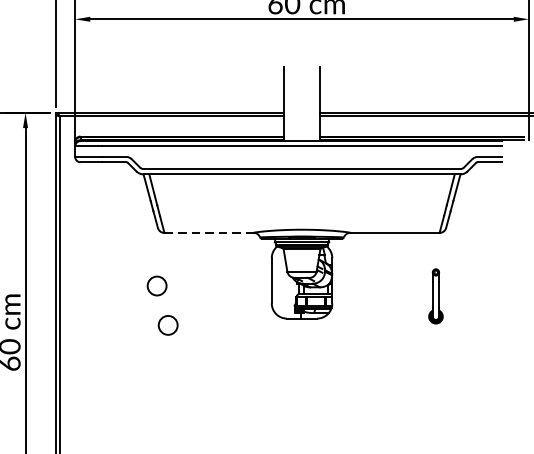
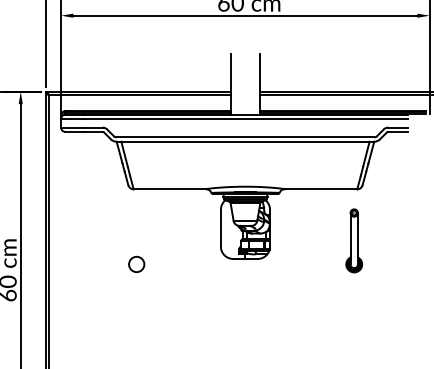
line: (209, 233) -> (170, 189), dashed -> solid
circle: (156, 284) -> (127, 231), removed
part: (436, 295) -> (354, 240), size x1.43

